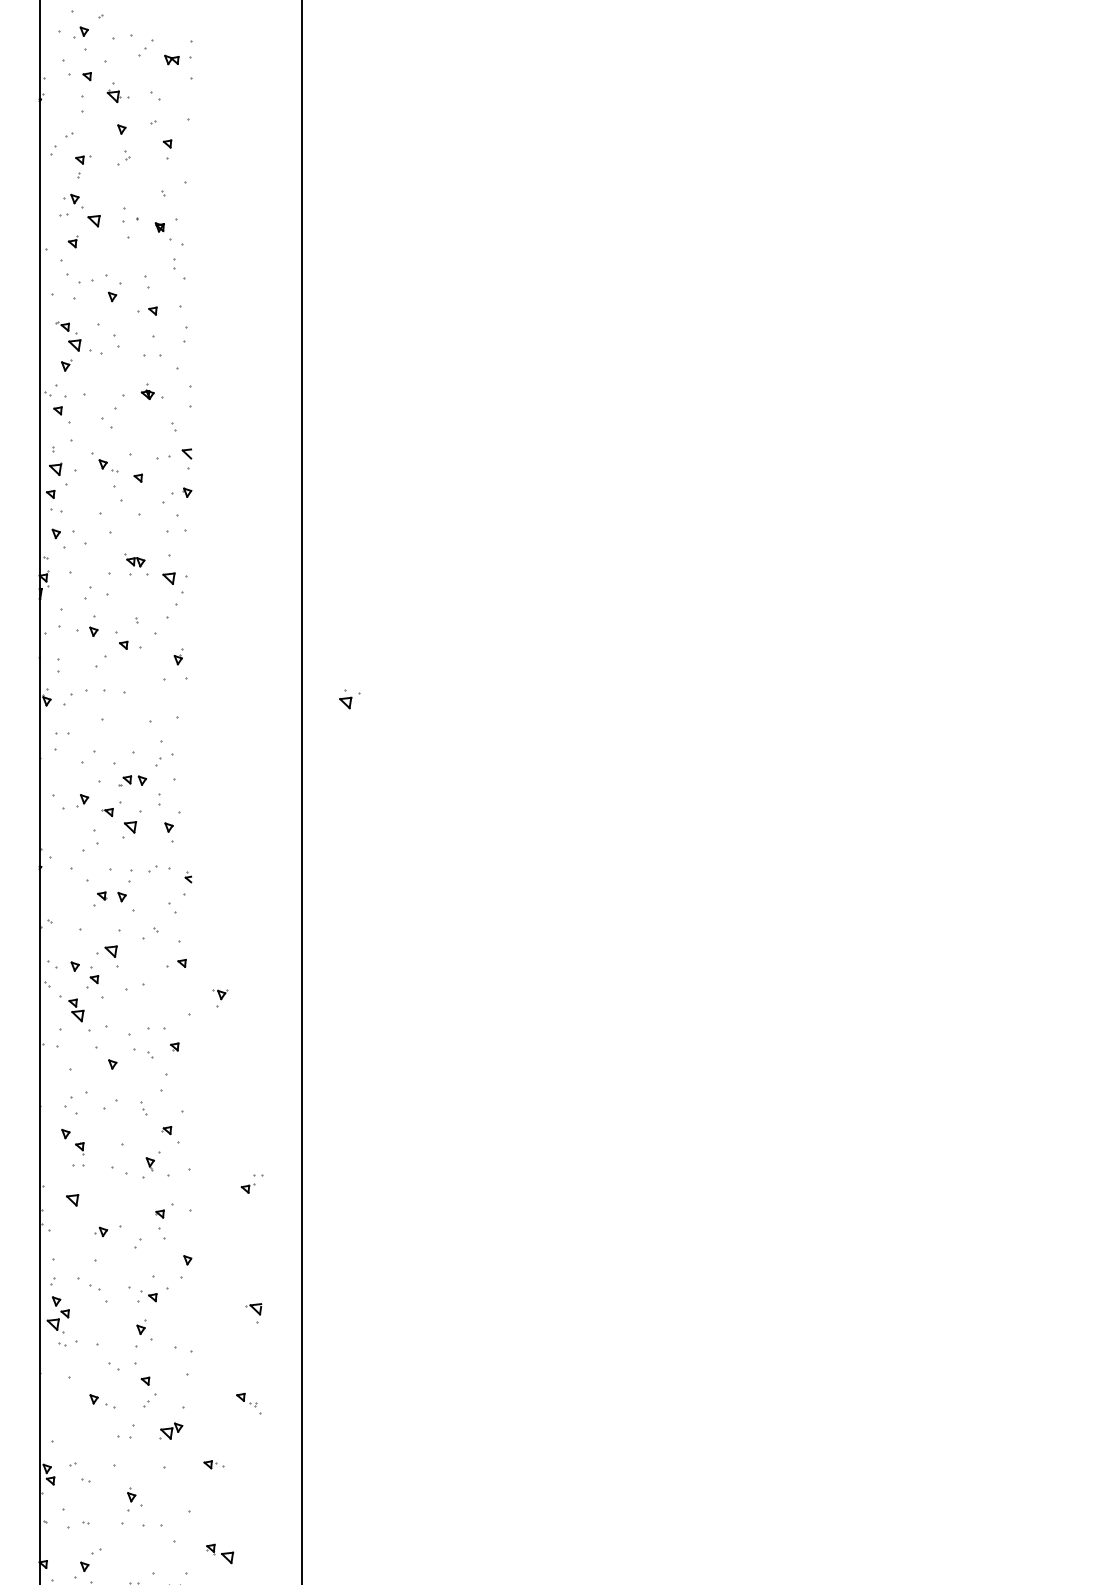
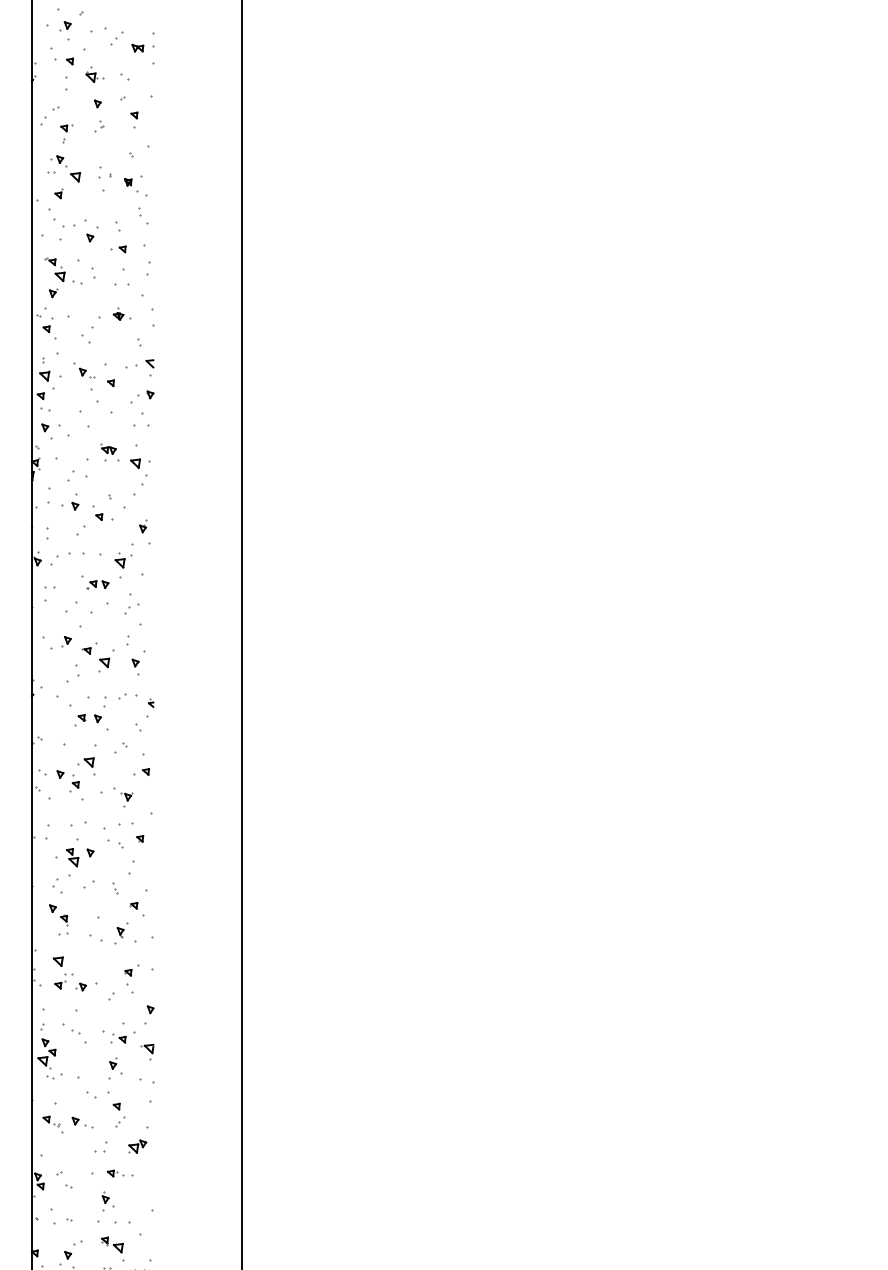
part: (349, 699) -> (123, 560), moved
part: (132, 780) -> (97, 584), moved
part: (220, 998) -> (127, 800), moved
part: (76, 1010) -> (72, 857), moved
part: (251, 1183) -> (63, 981), moved
part: (253, 1313) -> (147, 1052), moved
part: (248, 1403) -> (52, 1124), moved
part: (213, 1464) -> (115, 1173), moved
part: (220, 1553) -> (112, 1244), moved

